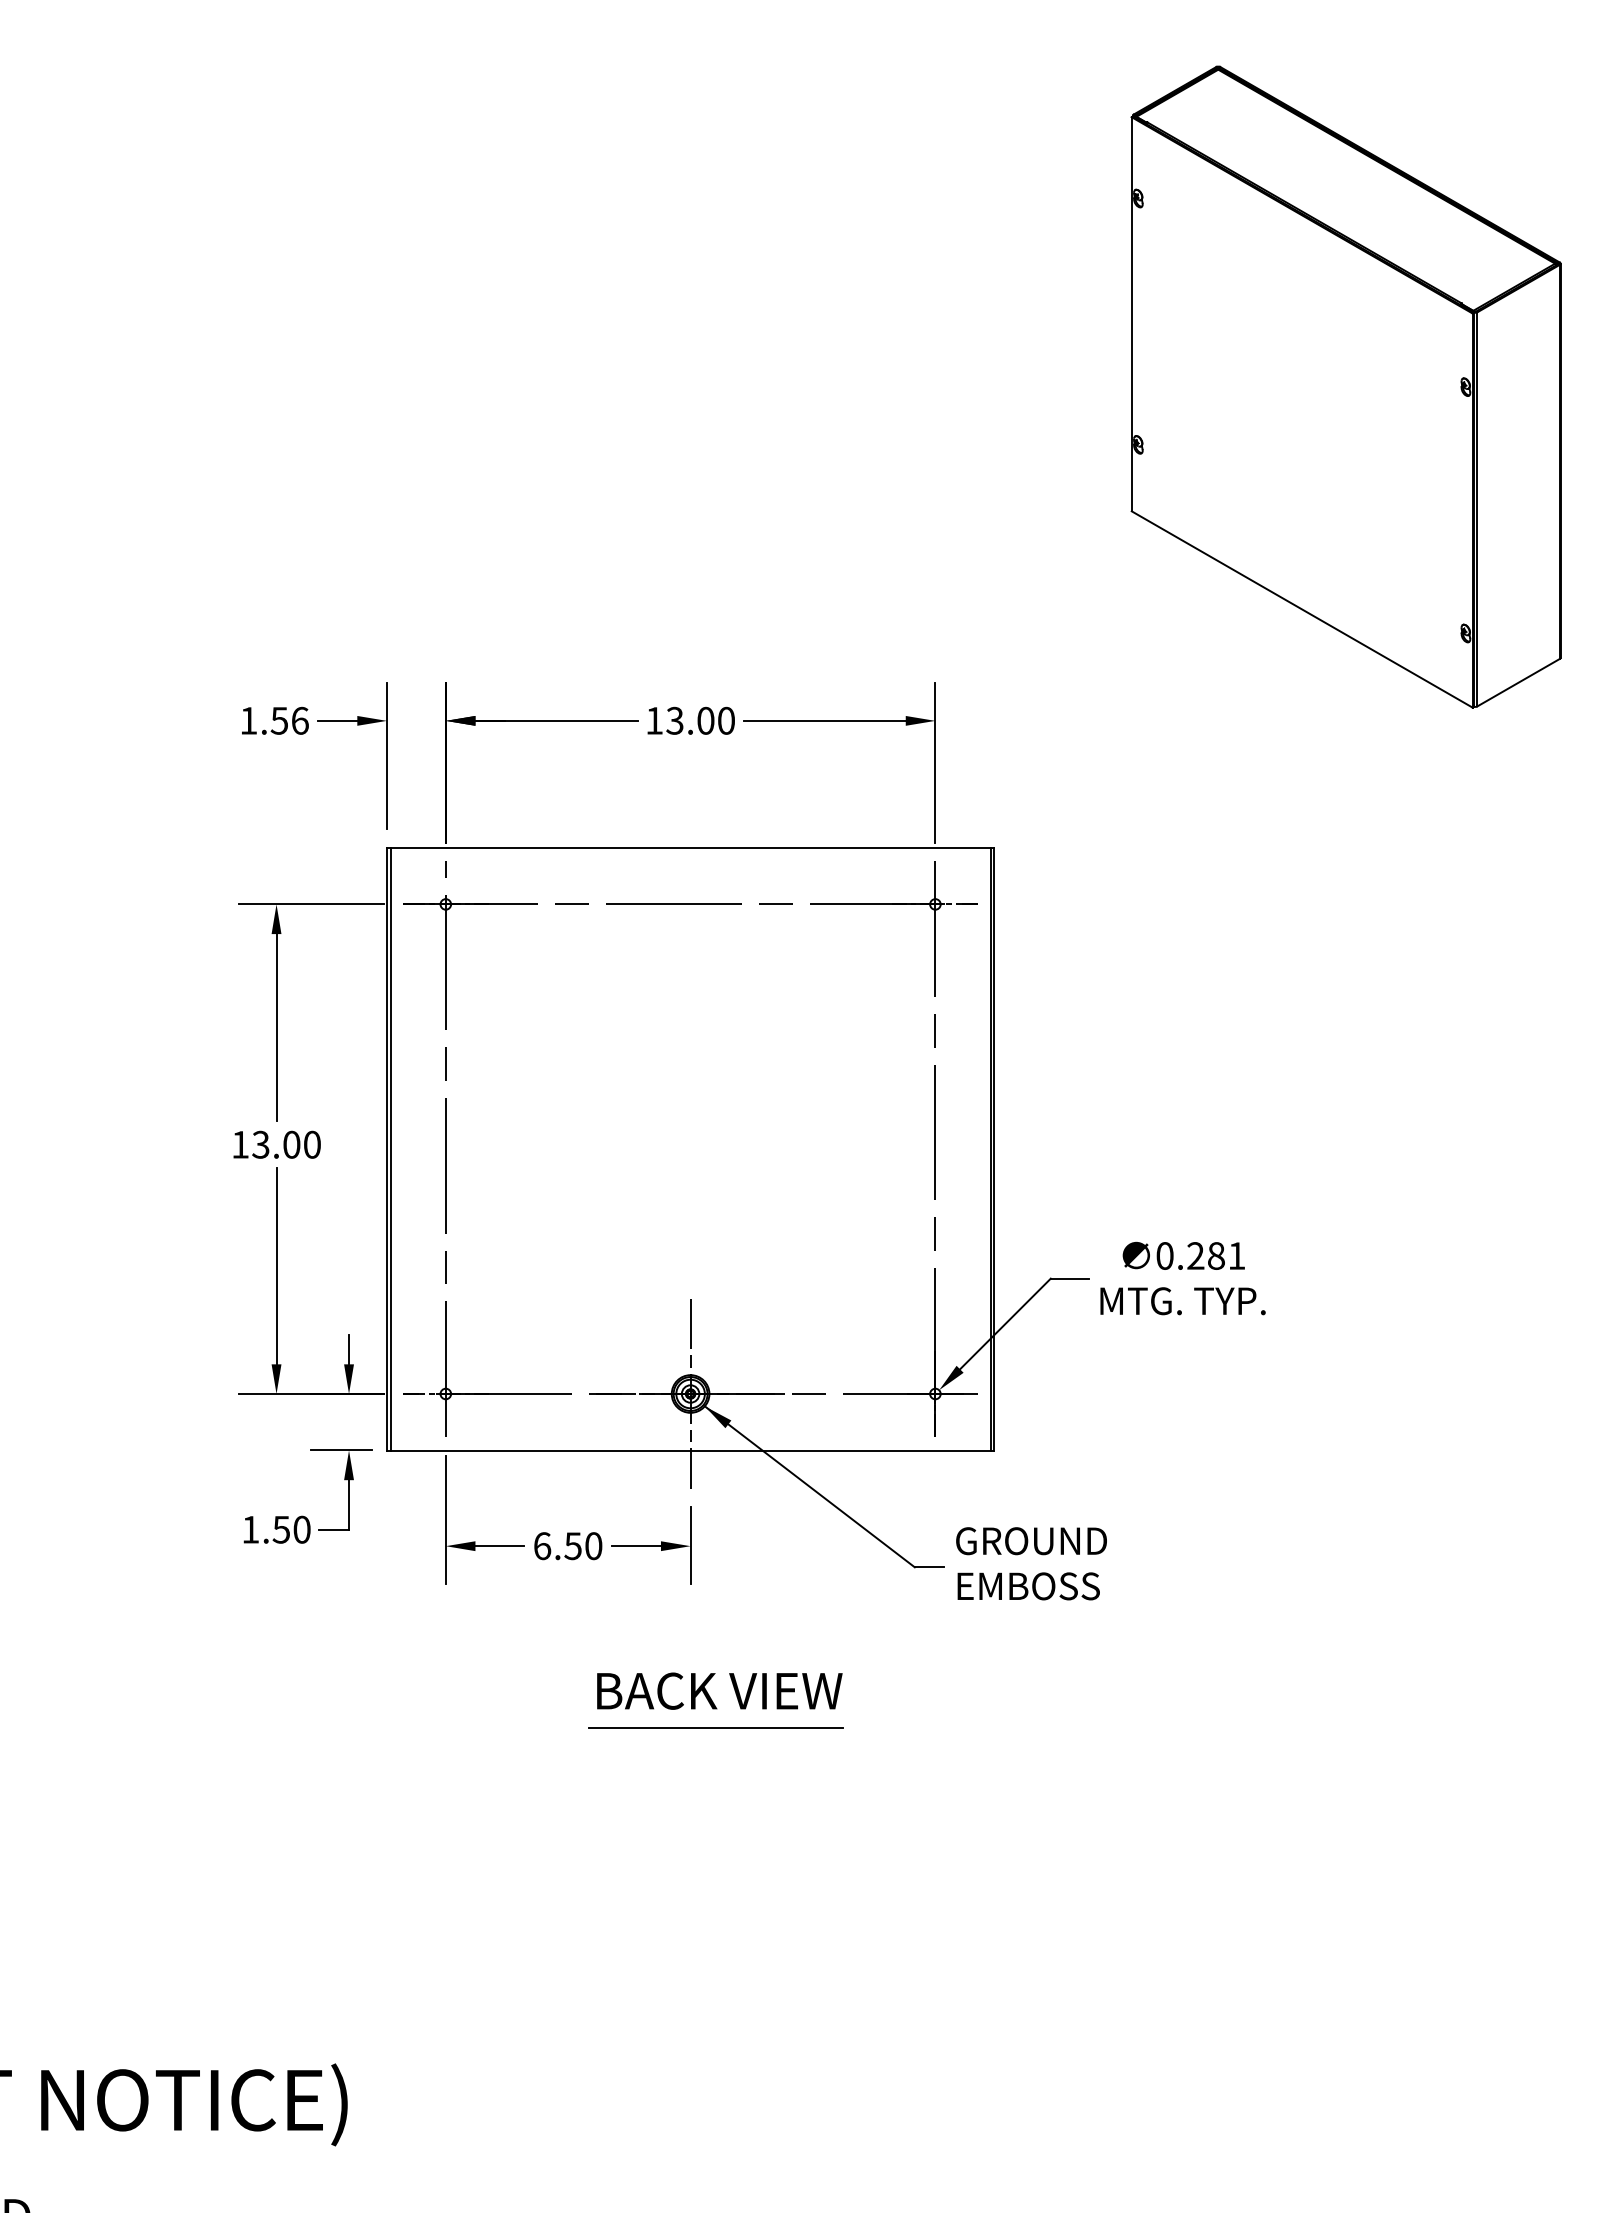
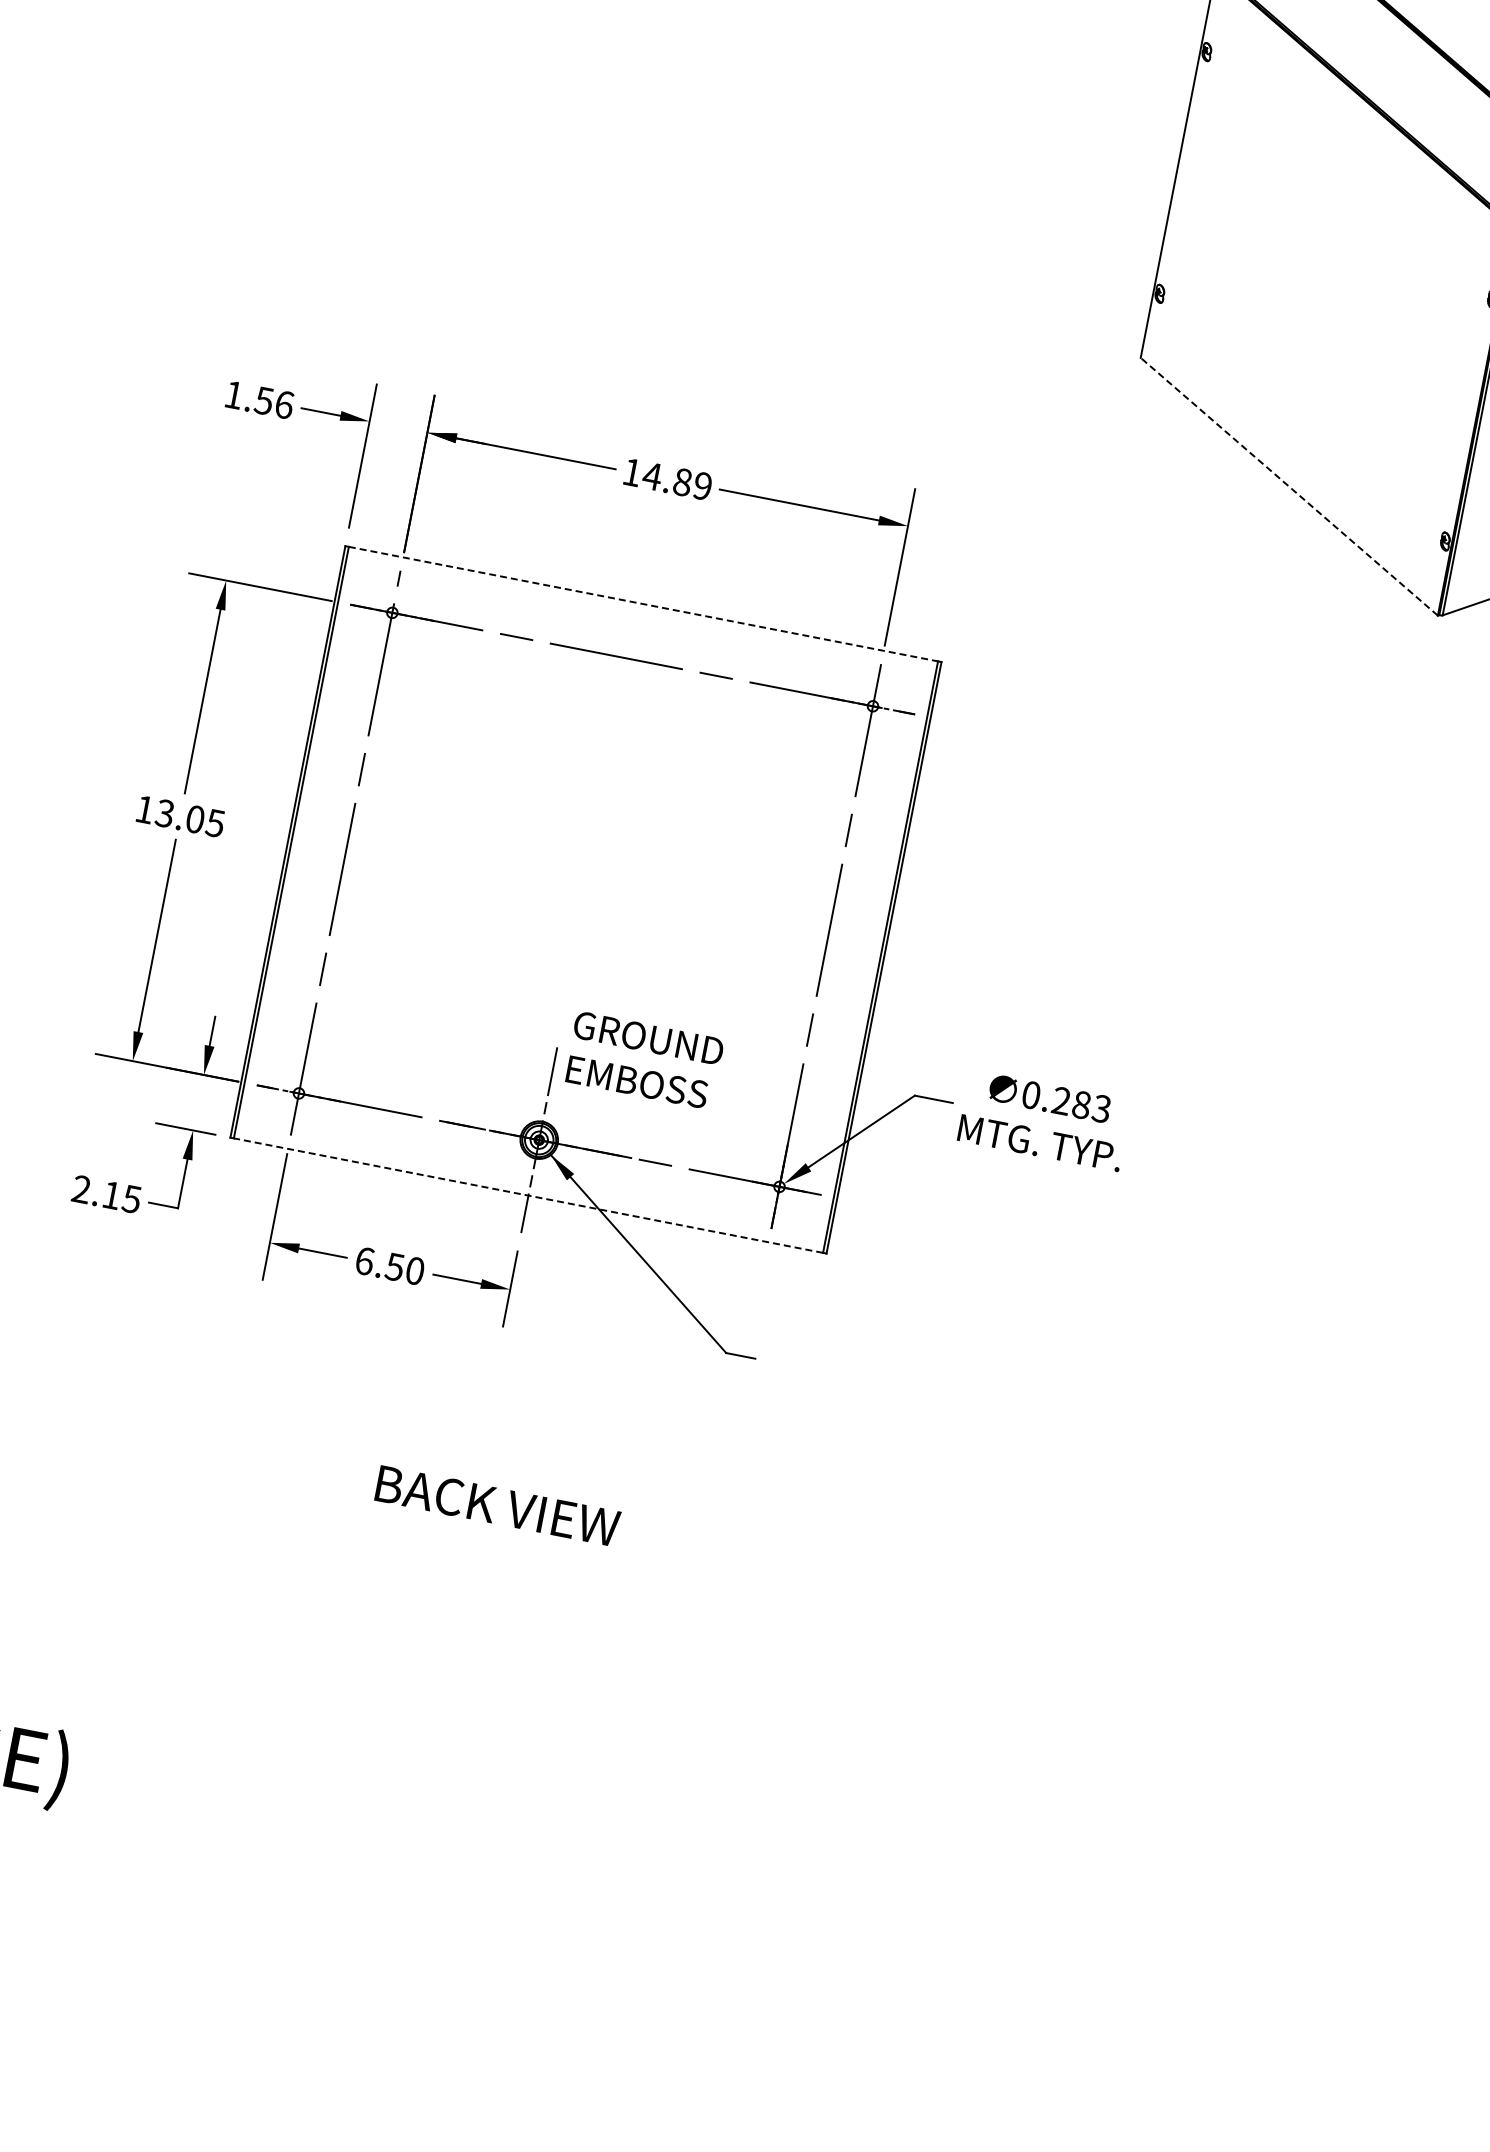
line: (1302, 609) -> (1289, 486), solid -> dashed
text: (699, 720) -> (676, 480), 13.00 -> 14.89
line: (691, 847) -> (644, 603), solid -> dashed
text: (311, 1144) -> (214, 822), 13.00 -> 13.05
text: (1236, 1255) -> (1101, 1108), 0.281 -> 0.283
line: (690, 1450) -> (528, 1195), solid -> dashed
text: (276, 1529) -> (106, 1194), 1.50 -> 2.15
text: (1031, 1563) -> (644, 1060), moved
text: (719, 1690) -> (497, 1505), moved
line: (715, 1728) -> (499, 1473), removed

